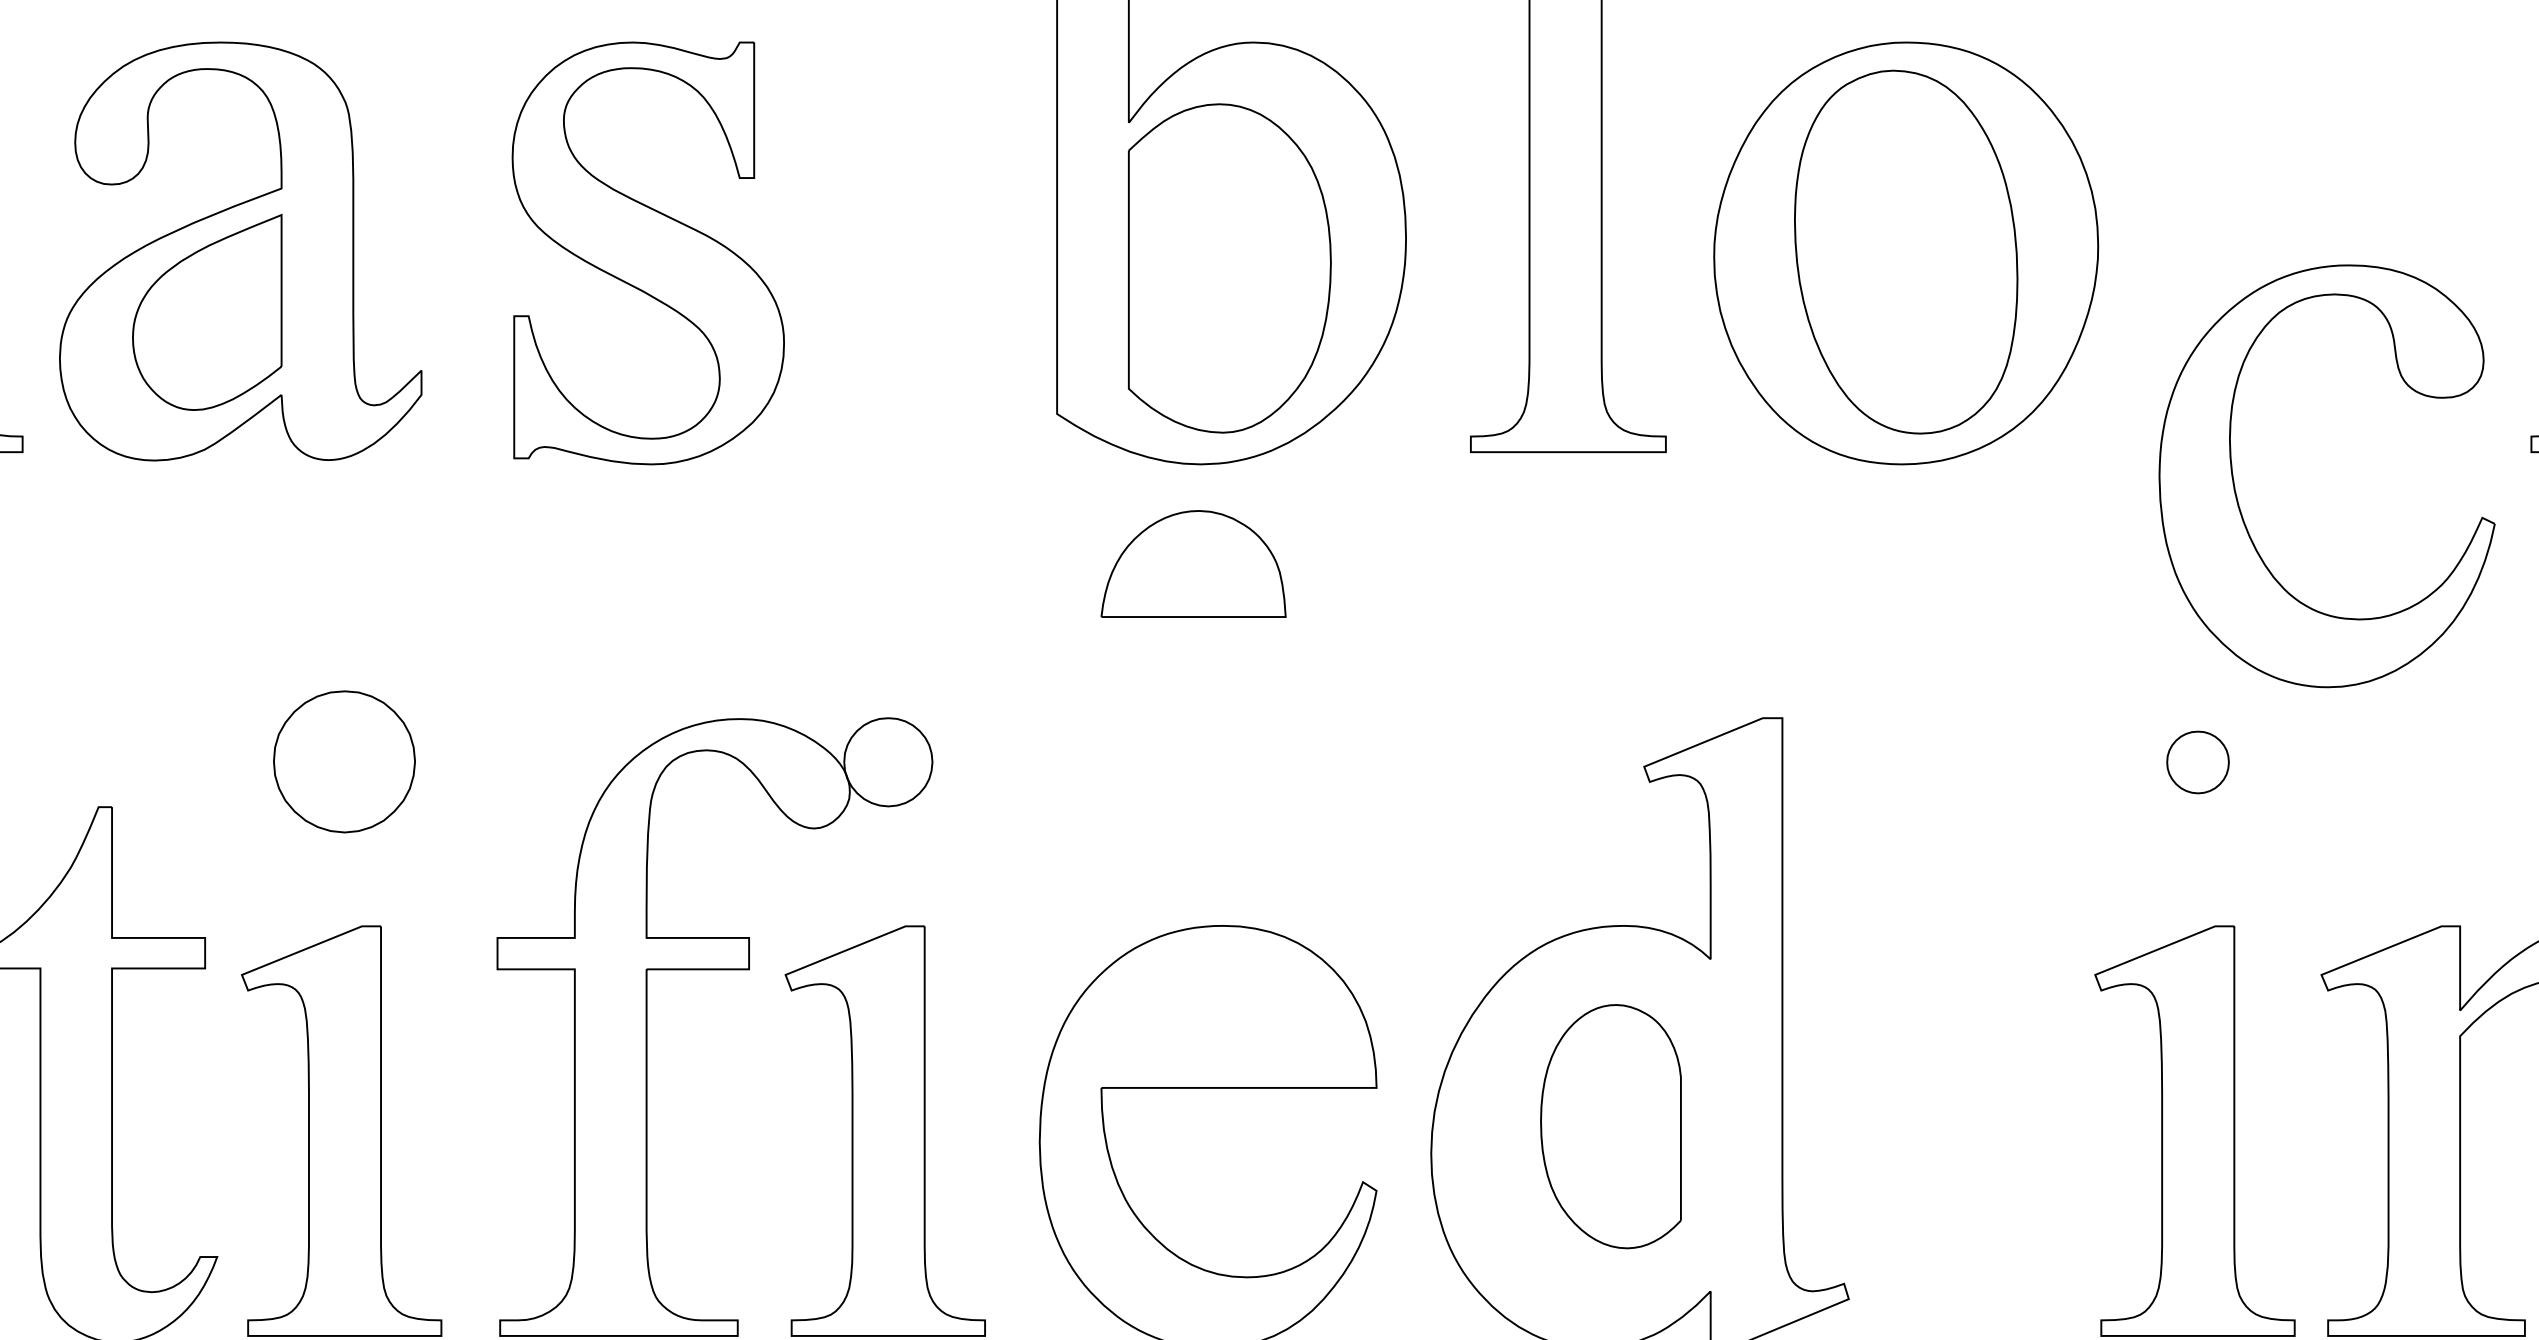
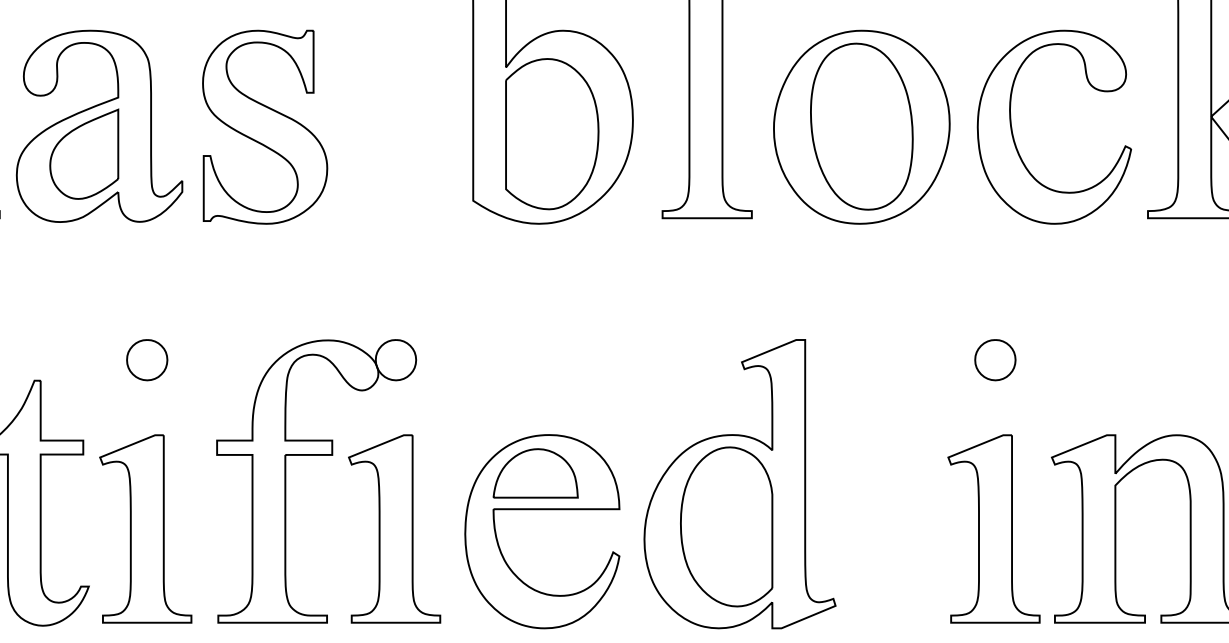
part: (649, 251) -> (265, 126), moved
part: (2239, 498) -> (1014, 137), moved
part: (1193, 564) -> (535, 473), moved
part: (345, 762) -> (147, 360), size x0.62
part: (2198, 762) -> (995, 360), size x1.43
part: (1610, 1125) -> (726, 526), size x1.43

